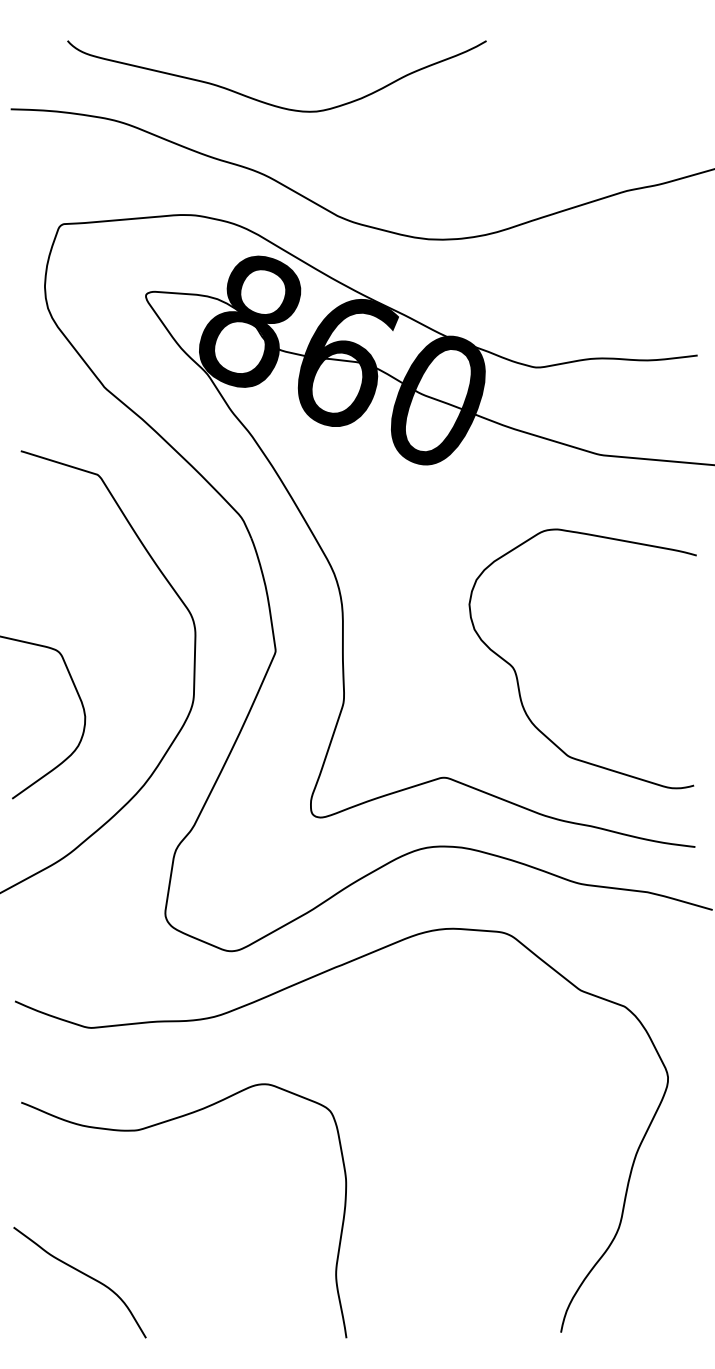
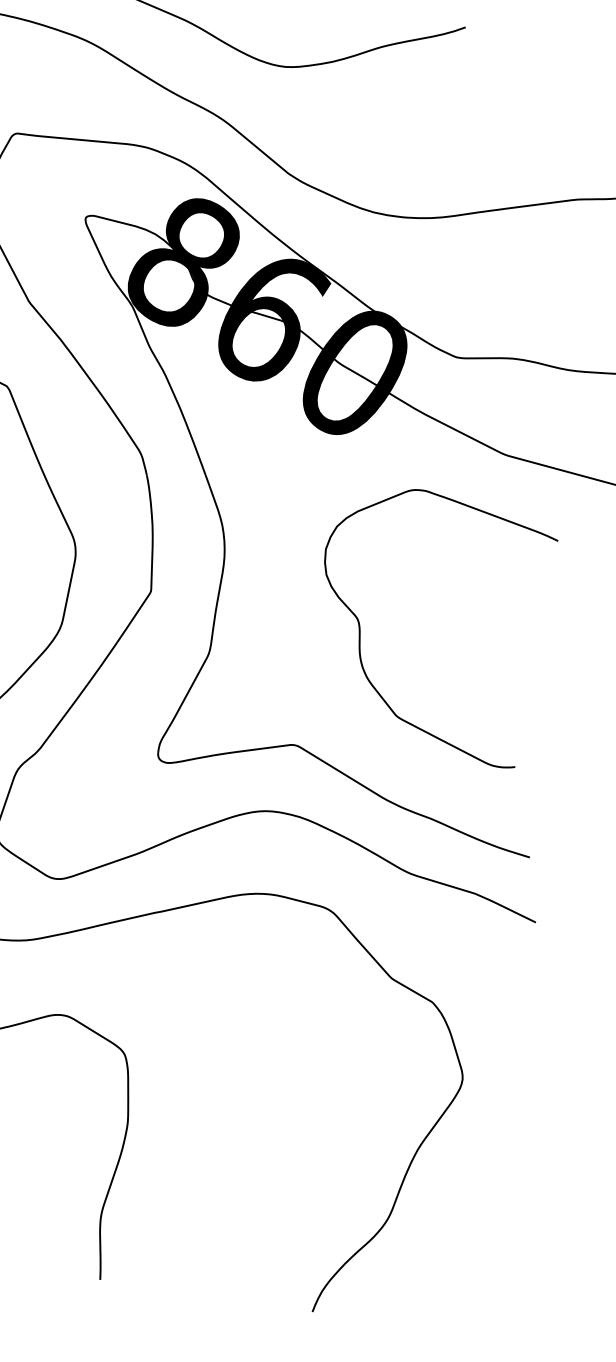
curve: (517, 675) -> (360, 627), moved

